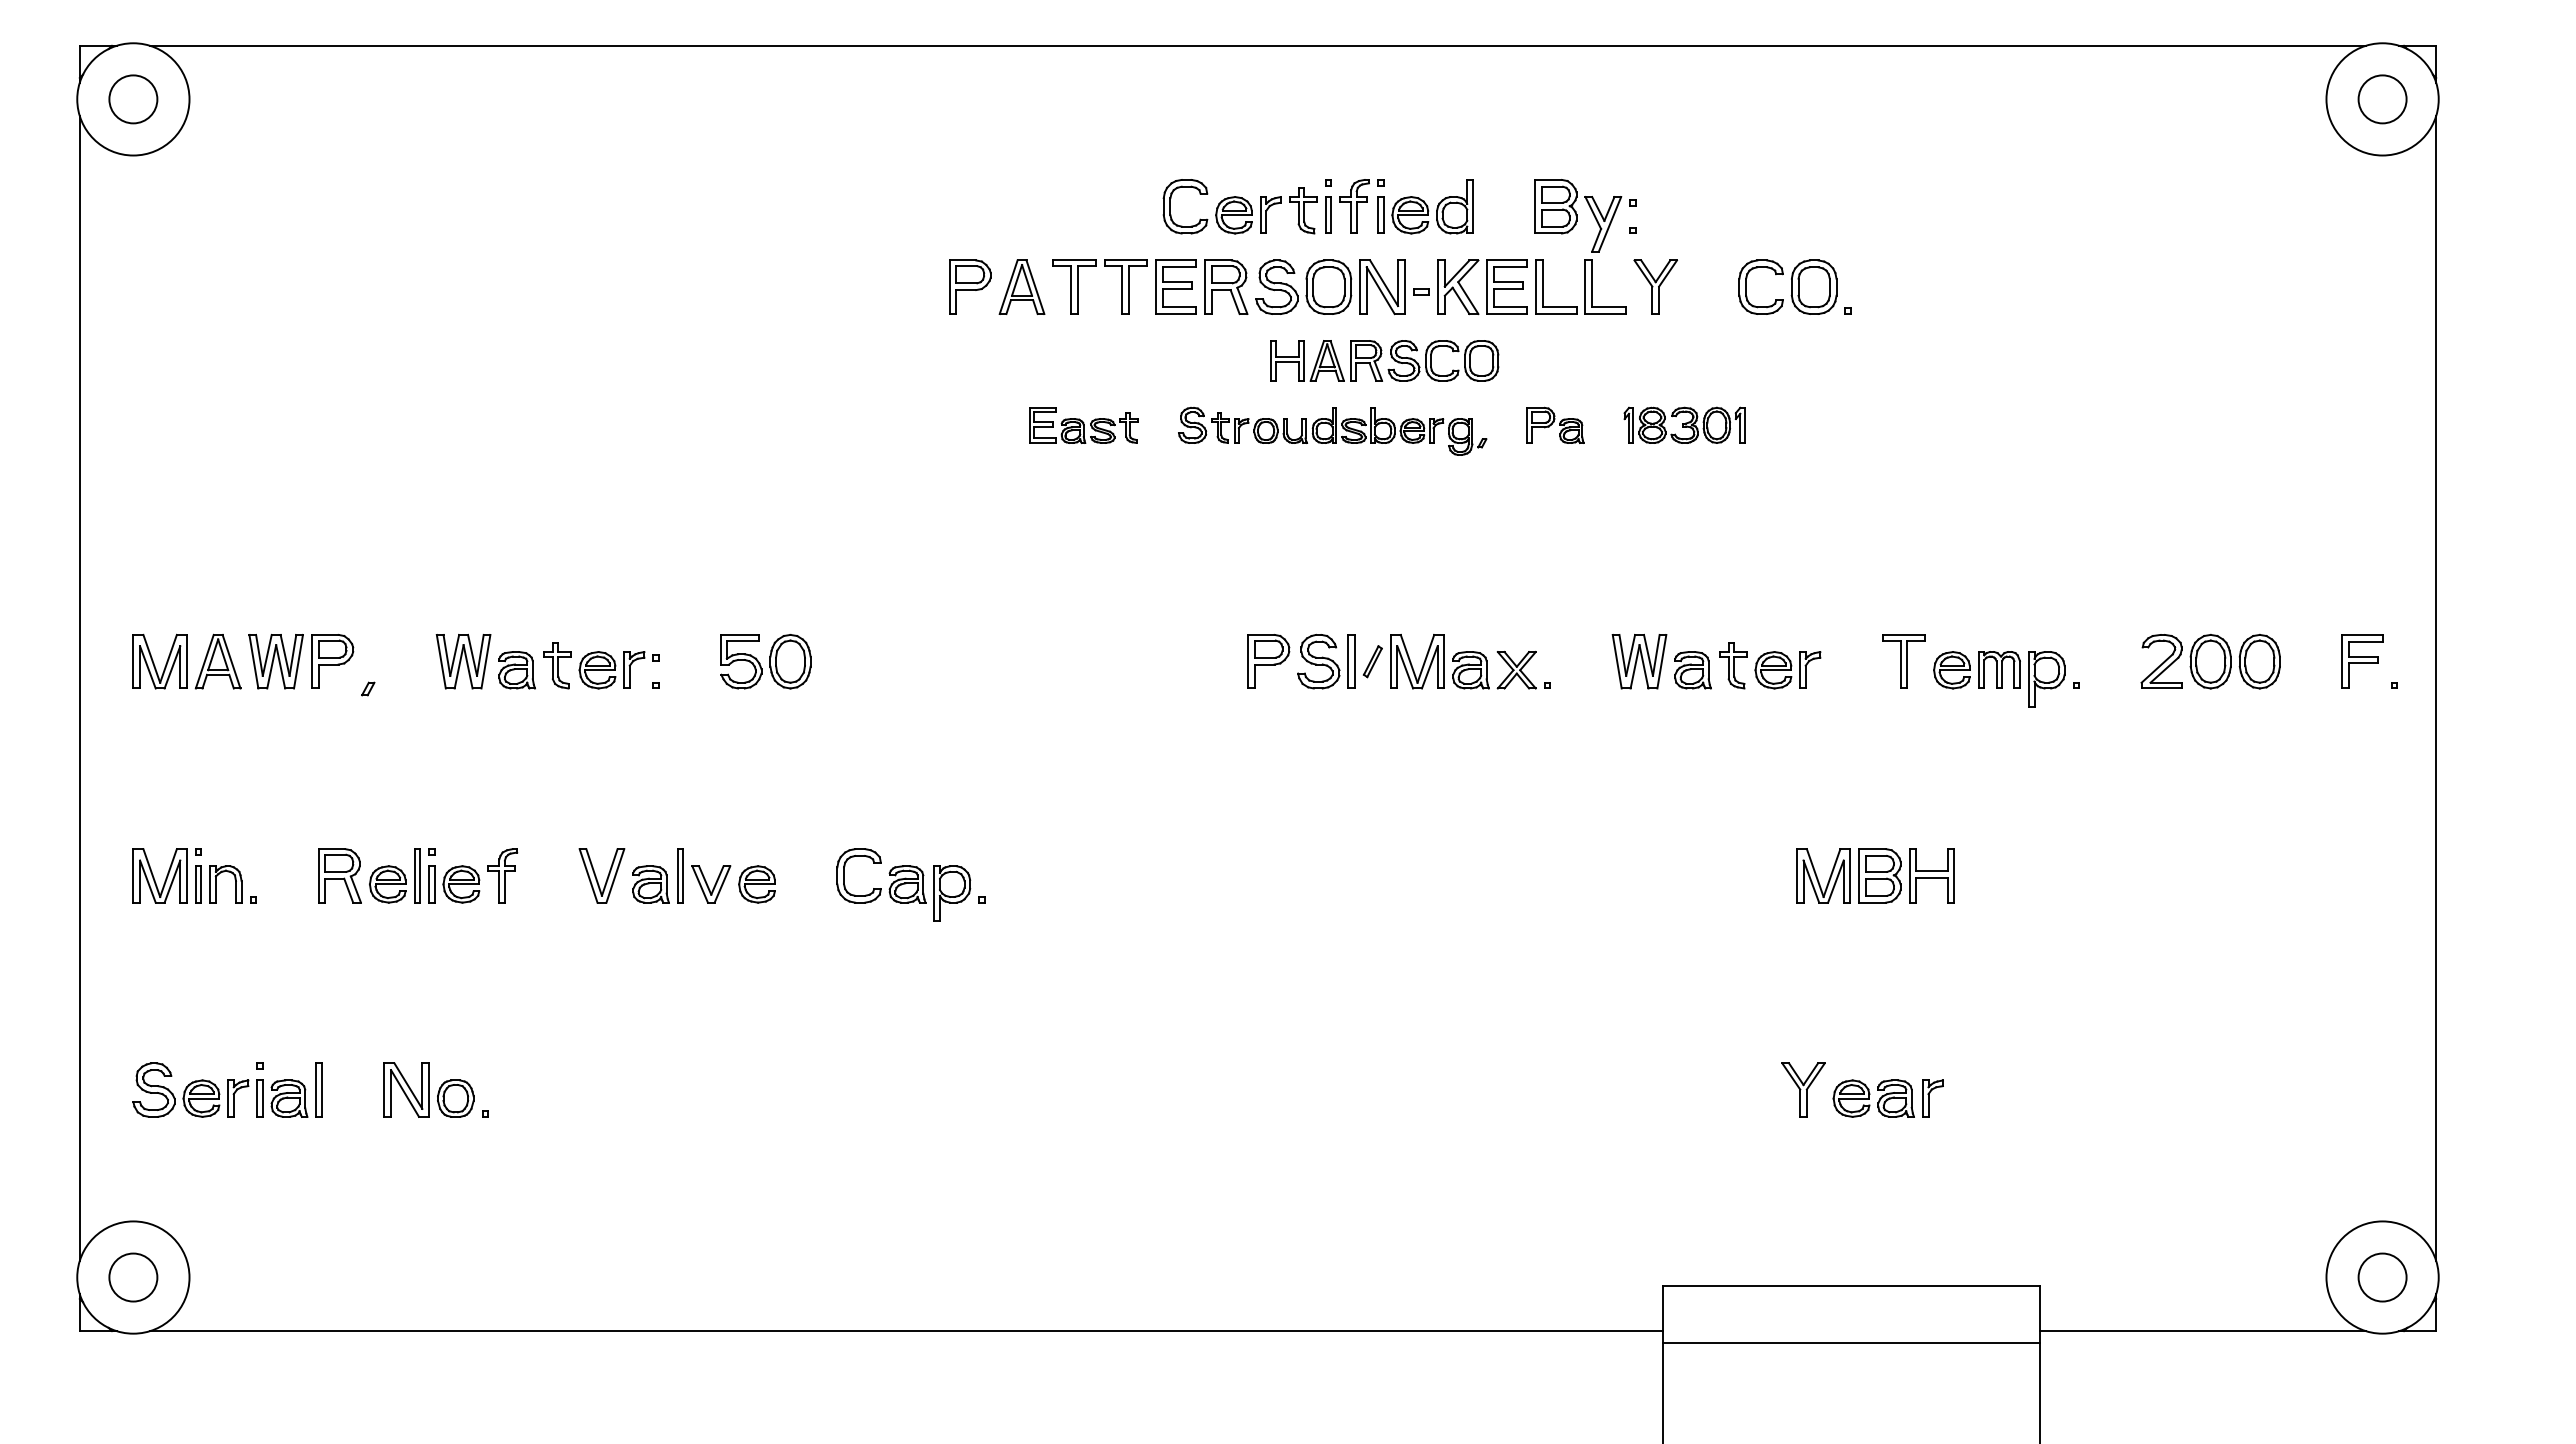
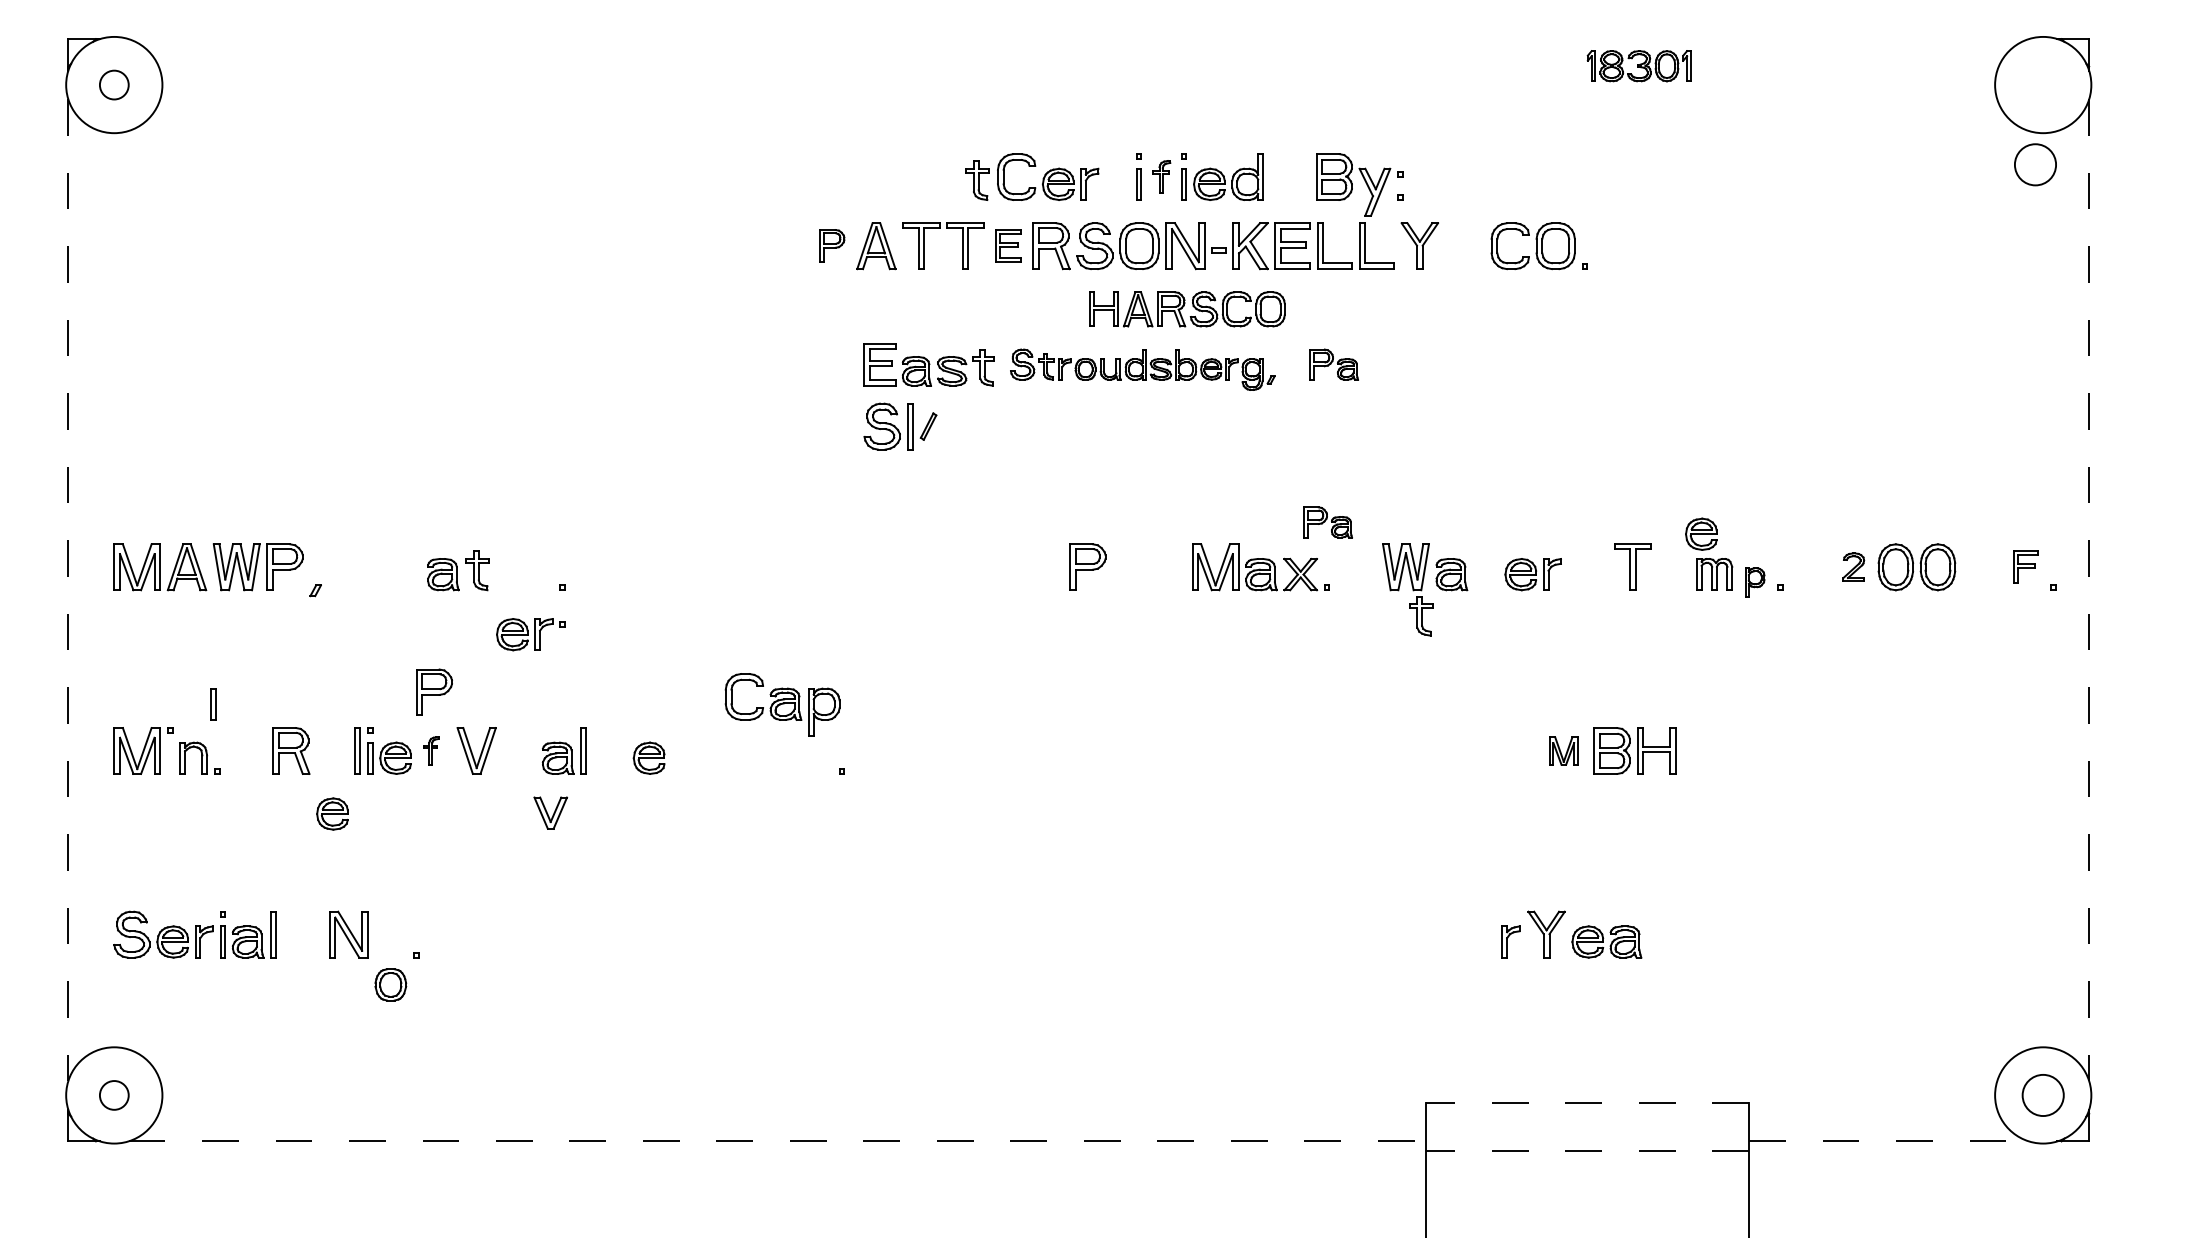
line: (1257, 45) -> (1078, 38), removed
circle: (133, 99) -> (114, 85), size x0.7
circle: (2382, 99) -> (2035, 164), moved
part: (1354, 206) -> (1161, 176), size x0.7
part: (1303, 210) -> (978, 180), moved
part: (970, 286) -> (832, 245), size x0.7
part: (1175, 286) -> (1008, 245), size x0.7
part: (1684, 424) -> (1639, 65), moved
part: (1083, 425) -> (929, 364), size x1.4
part: (1548, 608) -> (1327, 521), added
part: (463, 661) -> (397, 567), removed
part: (765, 661) -> (656, 567), removed
part: (1339, 661) -> (899, 426), moved
part: (2161, 661) -> (1853, 567), size x0.6
part: (2362, 661) -> (2025, 567), size x0.7
part: (1733, 665) -> (1421, 615), moved
part: (618, 670) -> (530, 634), moved
part: (1951, 670) -> (1700, 534), moved
part: (2046, 679) -> (1754, 582), size x0.6
line: (79, 688) -> (68, 590), solid -> dashed
line: (2436, 688) -> (2089, 590), solid -> dashed
part: (506, 807) -> (434, 692), added
part: (502, 875) -> (430, 750), size x0.6
part: (601, 875) -> (476, 750), moved
part: (1823, 875) -> (1563, 750), size x0.6
part: (198, 884) -> (213, 704), moved
part: (387, 884) -> (332, 814), moved
part: (711, 884) -> (550, 813), moved
part: (903, 884) -> (782, 704), moved
part: (455, 1098) -> (390, 984), moved
part: (1932, 1098) -> (1510, 941), moved
circle: (133, 1277) -> (114, 1095), size x0.7
line: (1850, 1286) -> (1586, 1103), solid -> dashed
line: (906, 1331) -> (777, 1141), solid -> dashed
line: (2203, 1331) -> (1889, 1141), solid -> dashed
line: (1850, 1342) -> (1586, 1151), solid -> dashed

